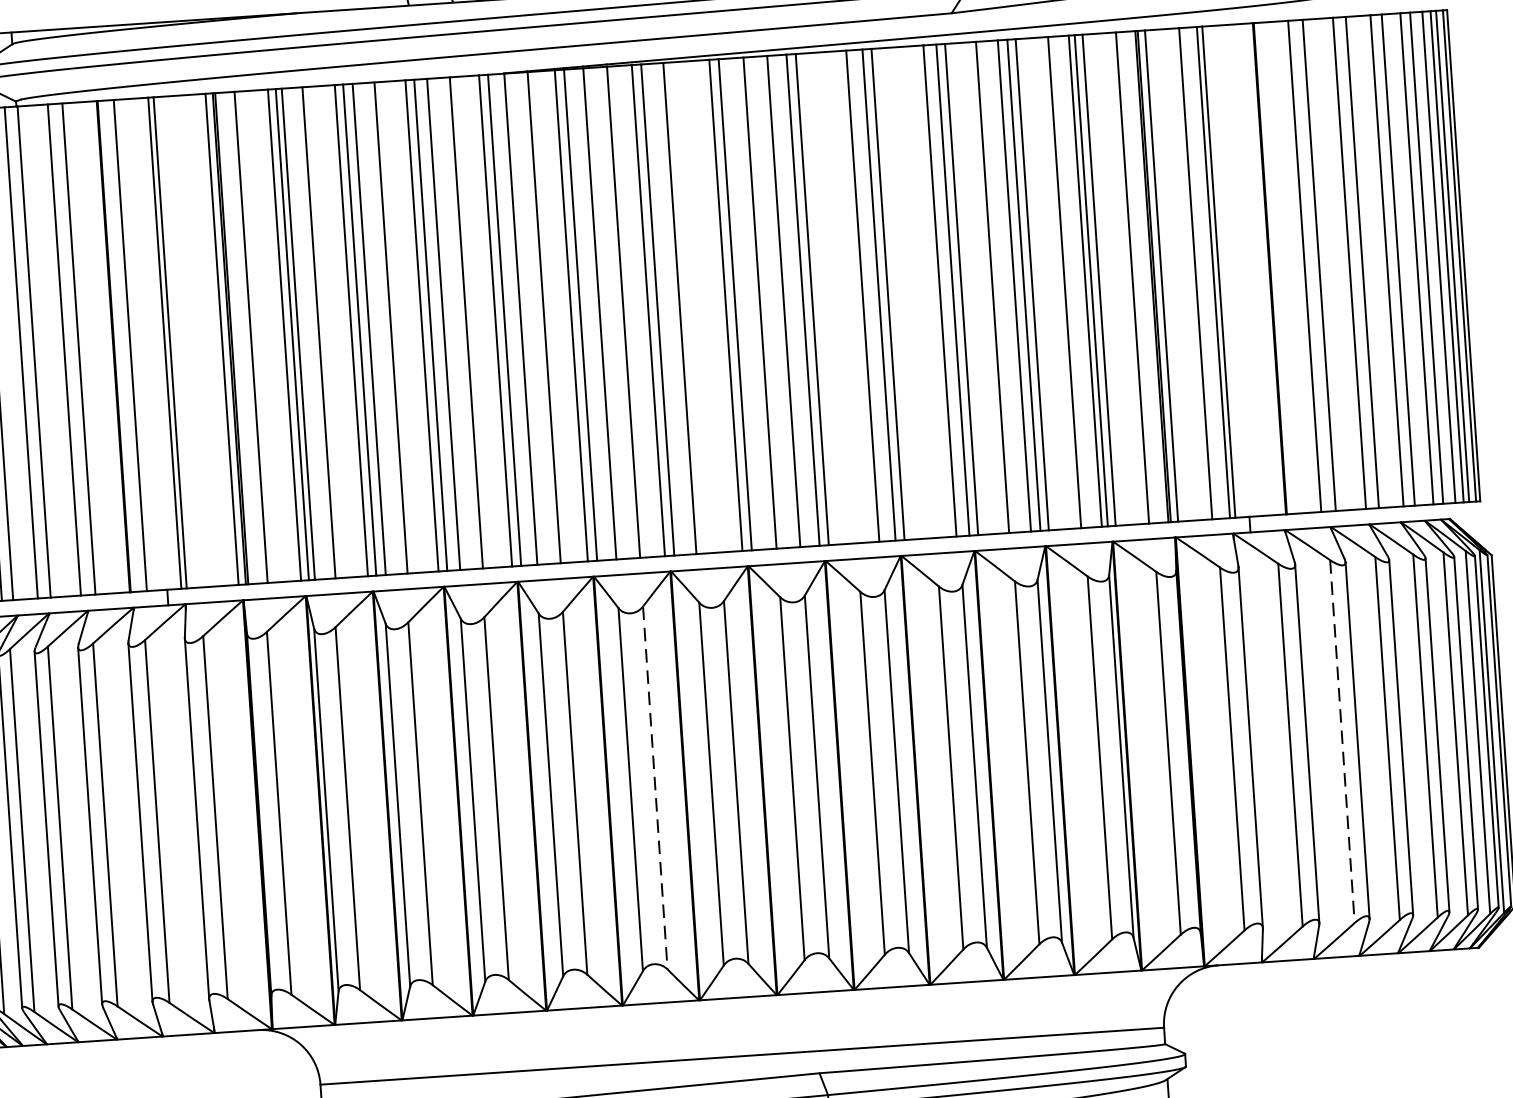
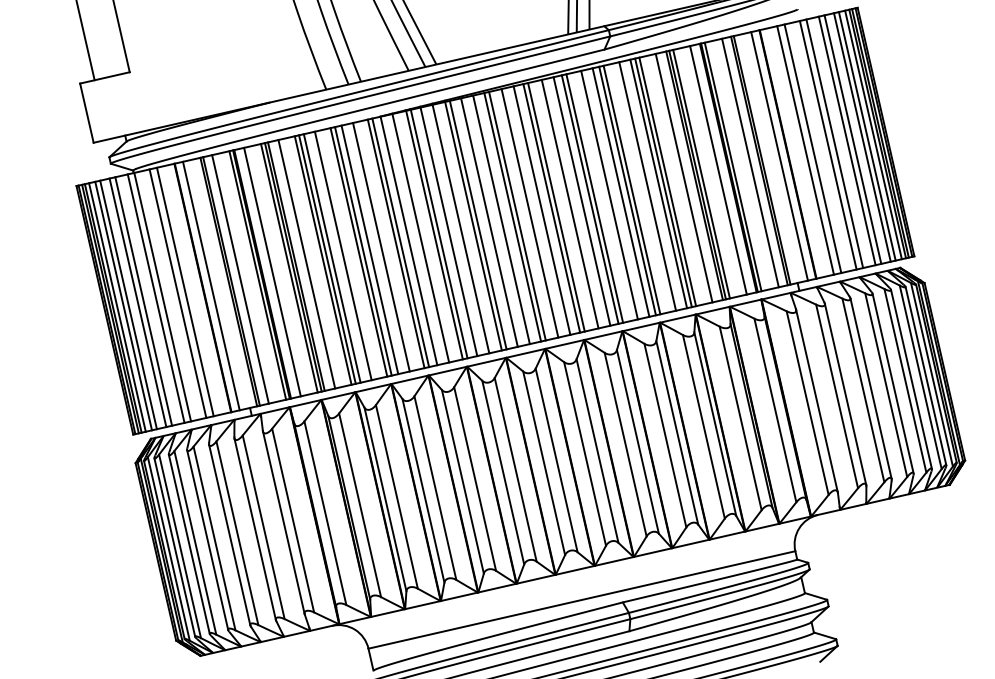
line: (1253, 270) -> (779, 156), added
line: (917, 291) -> (609, 194), added
line: (838, 296) -> (569, 203), added
line: (703, 306) -> (501, 219), added
line: (187, 341) -> (240, 279), added
line: (1342, 741) -> (863, 390), dashed -> solid
line: (654, 789) -> (515, 470), dashed -> solid

